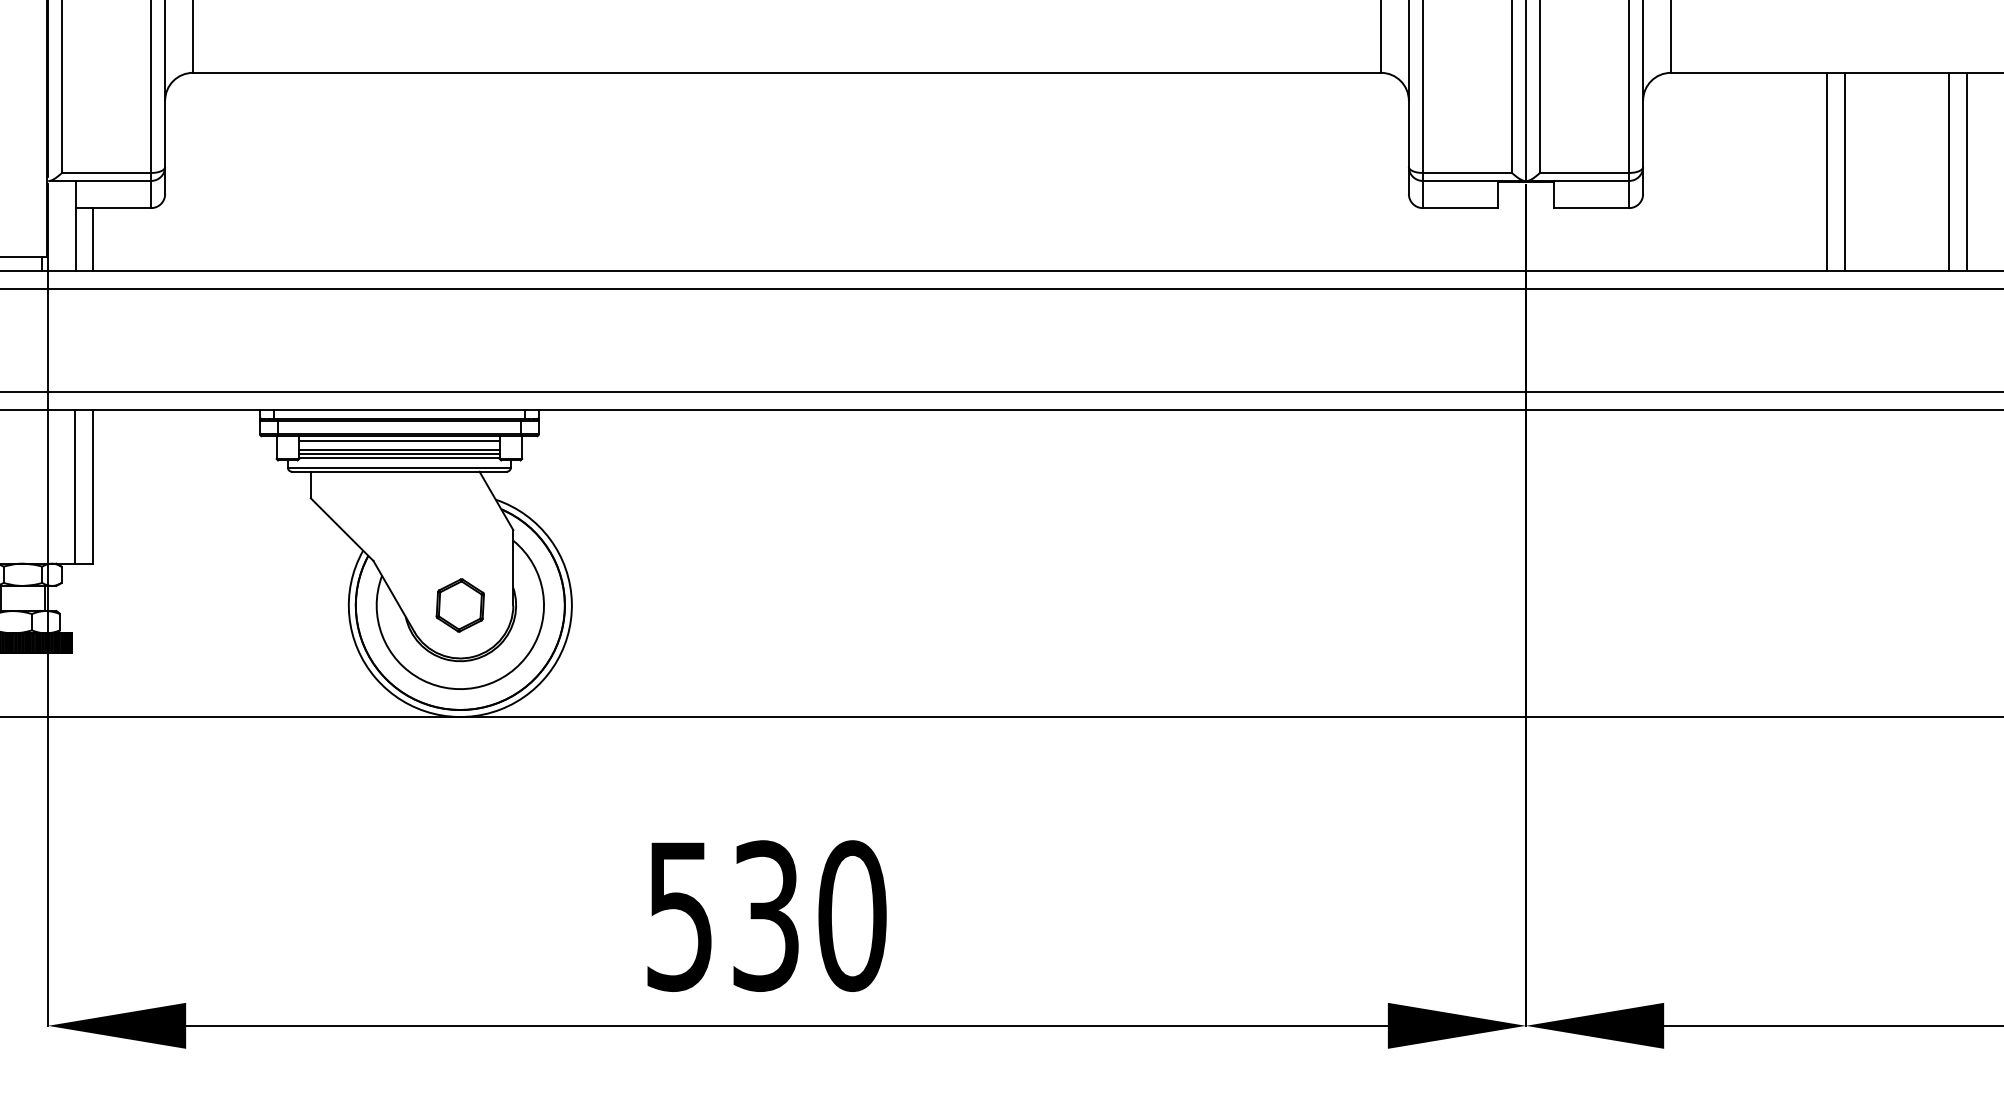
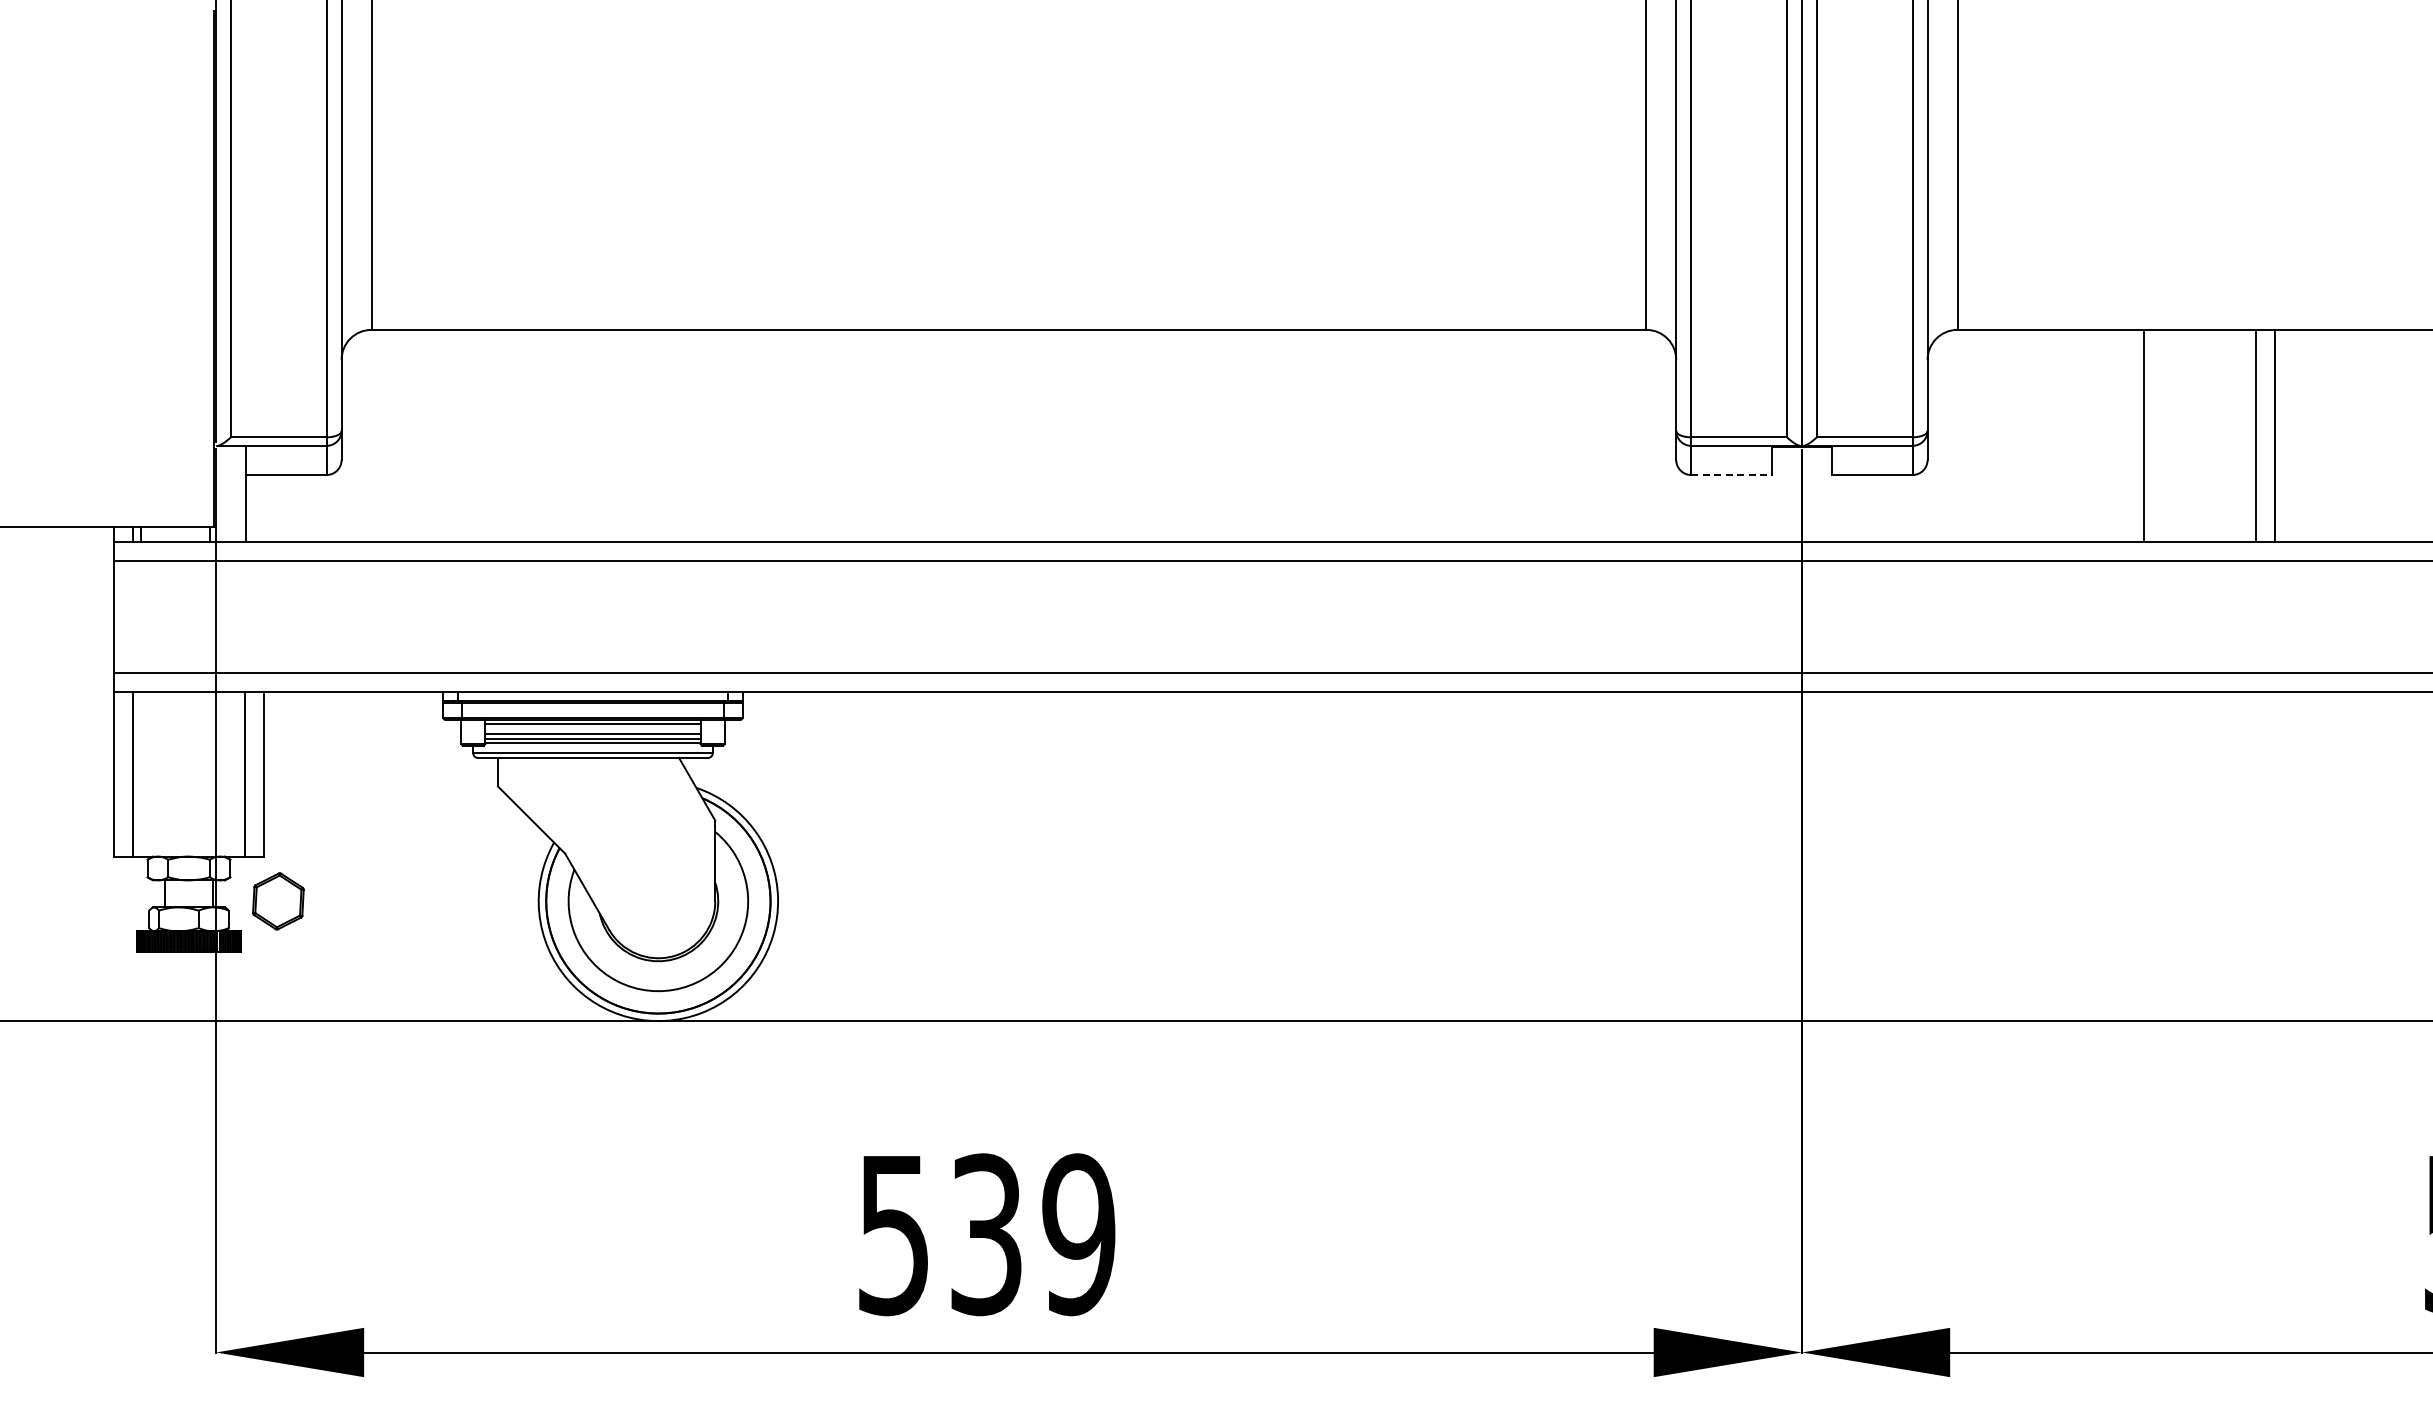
line: (1827, 171) -> (2125, 435), removed
line: (1461, 208) -> (1732, 475), solid -> dashed
line: (92, 239) -> (263, 508), removed
part: (460, 605) -> (278, 901), moved
text: (851, 915) -> (1078, 1234), 530 -> 539

